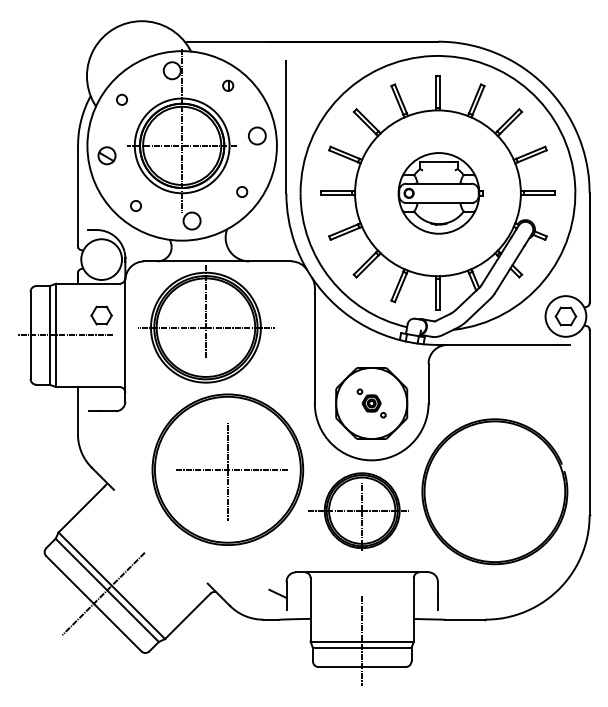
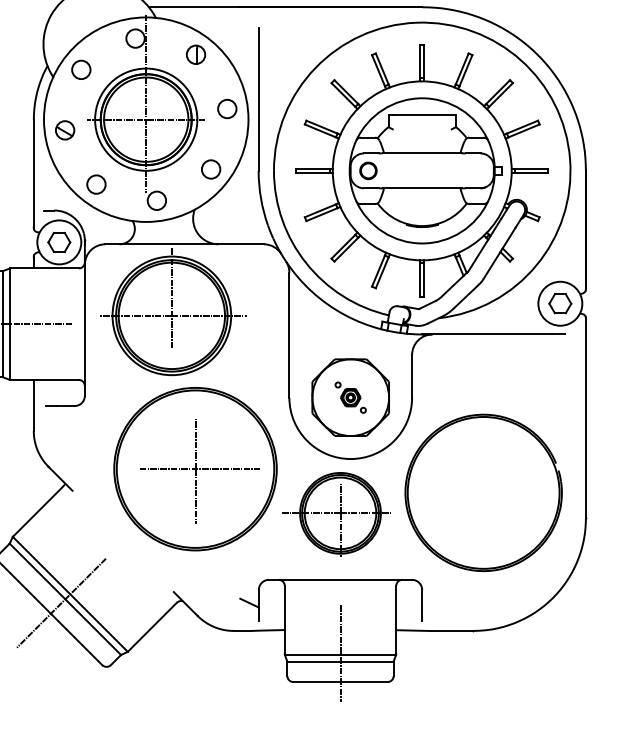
part: (227, 85) -> (195, 54), size x1.67
circle: (121, 99) -> (80, 69), size x1.67
circle: (241, 191) -> (210, 168), size x1.67
part: (440, 193) -> (424, 171), size x1.67
circle: (135, 205) -> (95, 184), size x1.67
part: (101, 315) -> (59, 242), moved

